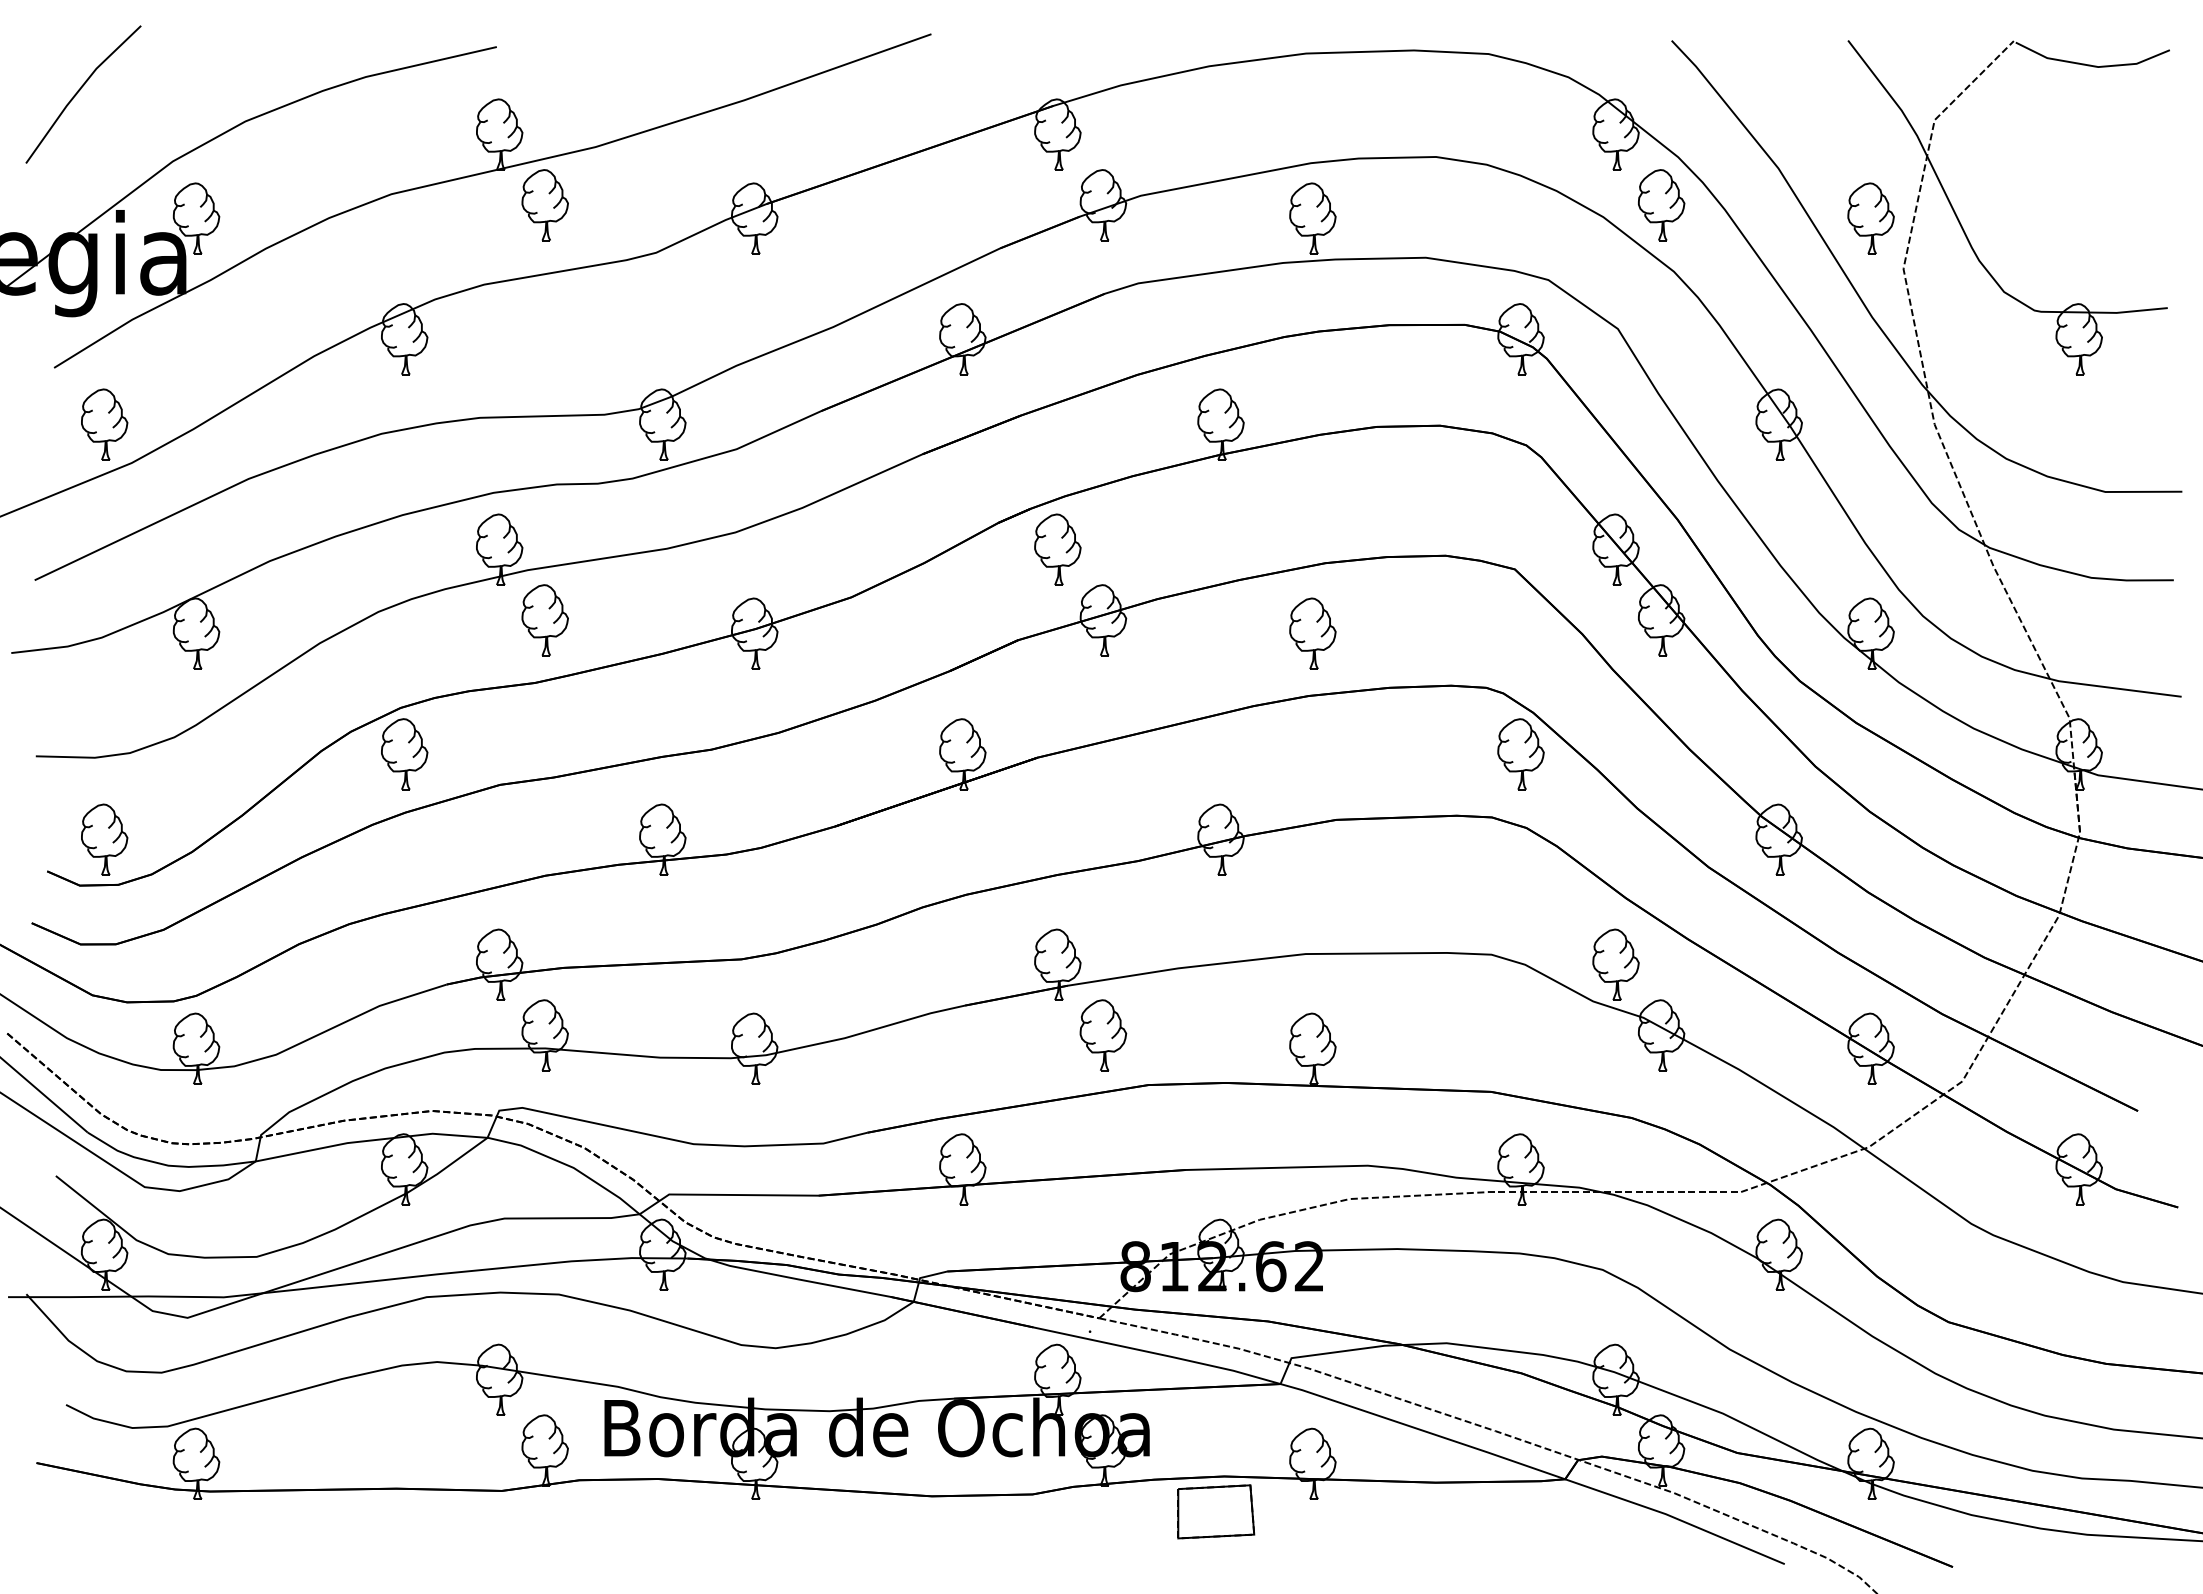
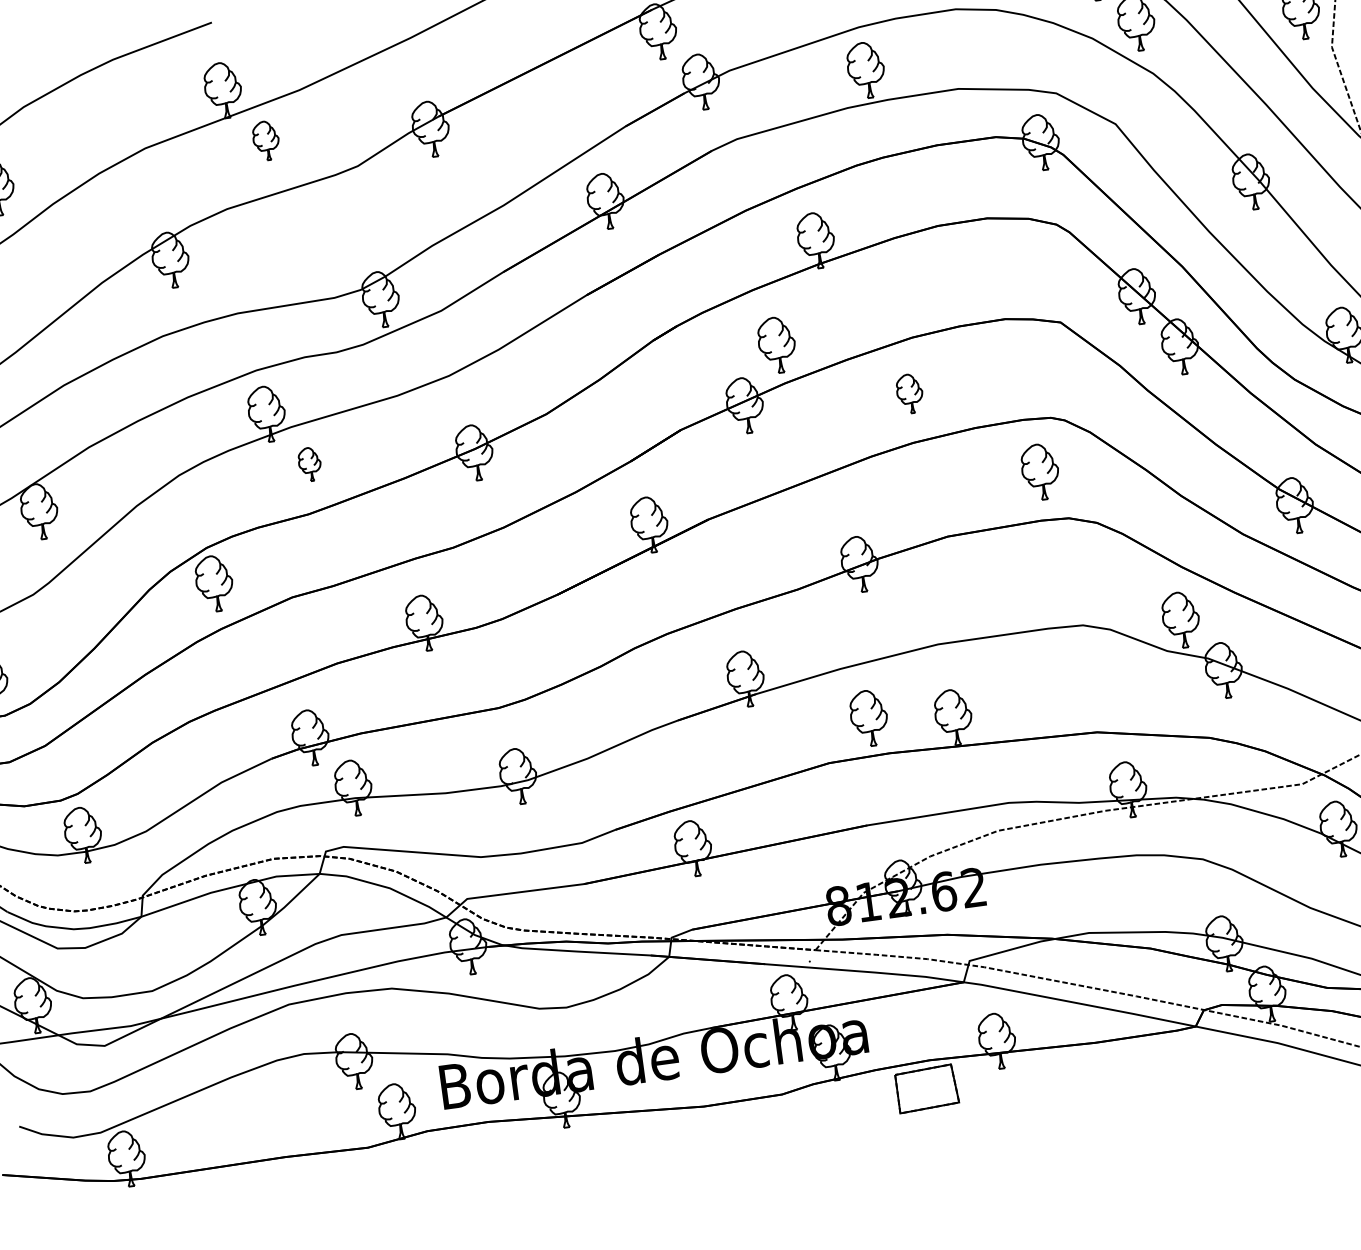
part: (544, 205) -> (265, 141), size x0.7
part: (1057, 549) -> (776, 345), moved
part: (544, 620) -> (309, 464), size x0.6
part: (1312, 633) -> (909, 393), size x0.7
part: (1520, 754) -> (1040, 472), moved
part: (1103, 1035) -> (869, 718), moved

